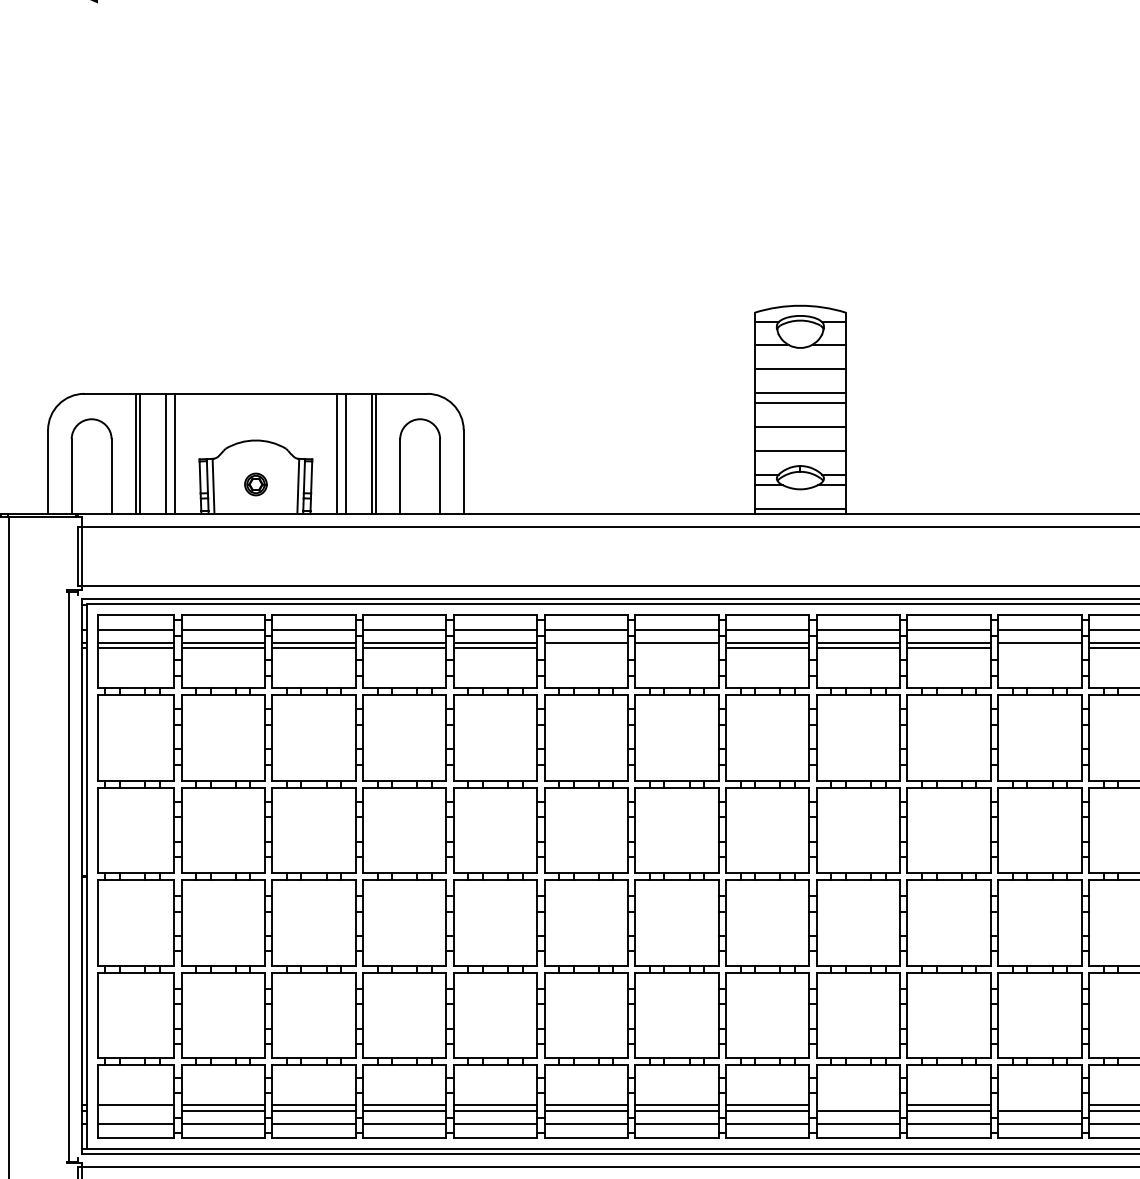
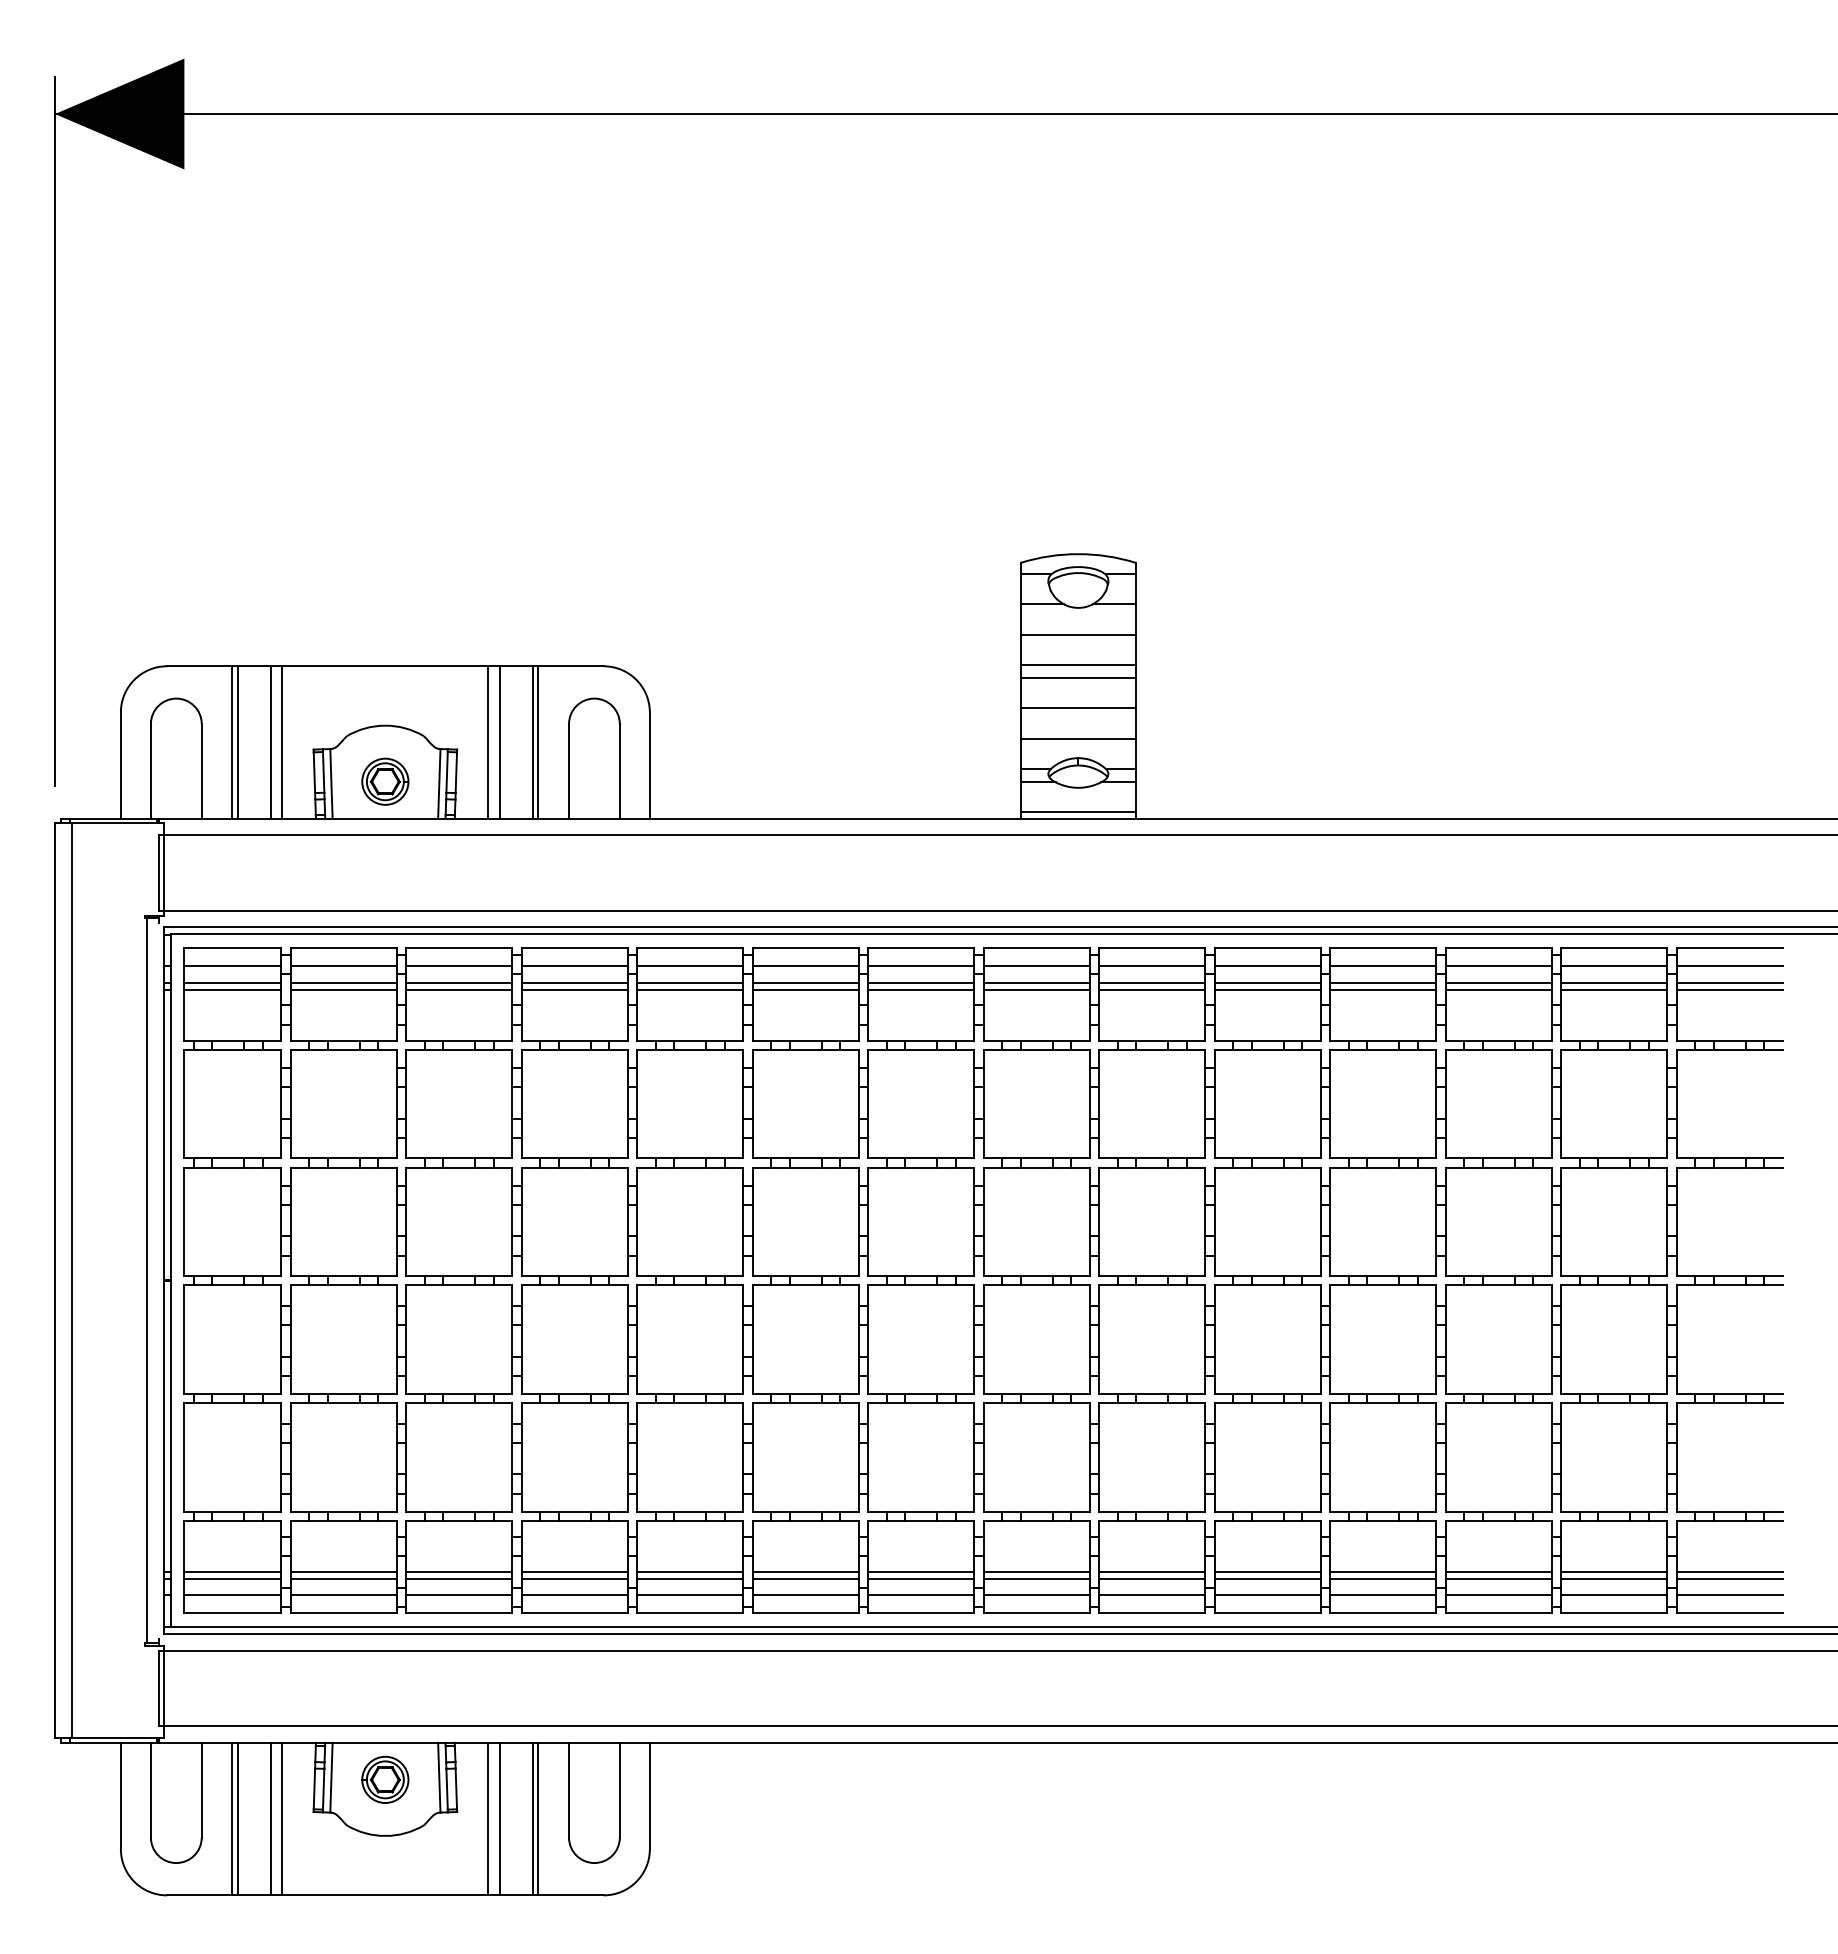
part: (256, 484) -> (385, 781), size x1.67
line: (586, 647) -> (805, 989), added
line: (677, 647) -> (921, 989), added
line: (1040, 647) -> (1383, 989), added
line: (858, 1105) -> (1152, 1571), added
line: (1040, 1105) -> (1383, 1571), added
line: (135, 1110) -> (232, 1578), added

